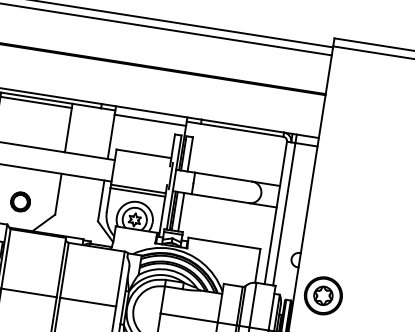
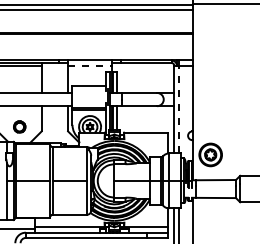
line: (151, 120) -> (90, 65), solid -> dashed
line: (284, 214) -> (179, 109), solid -> dashed

